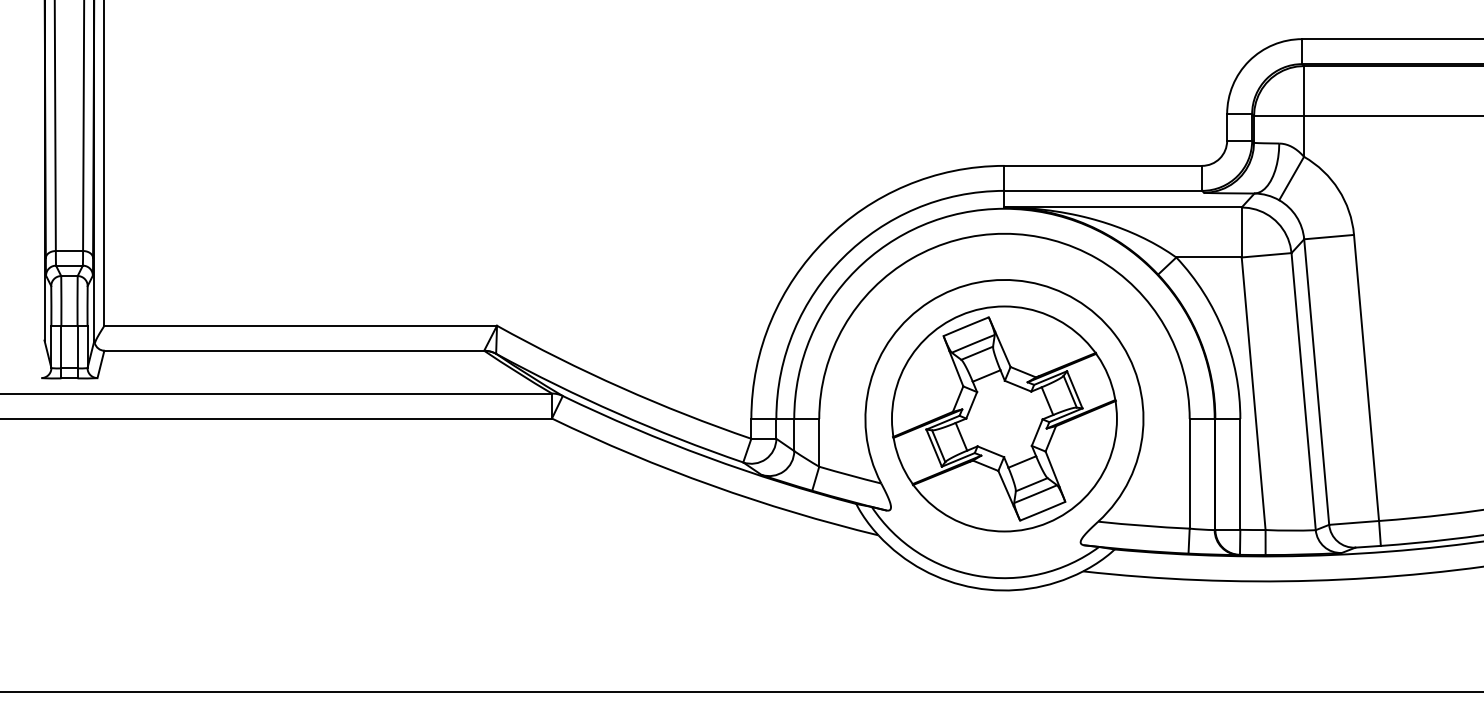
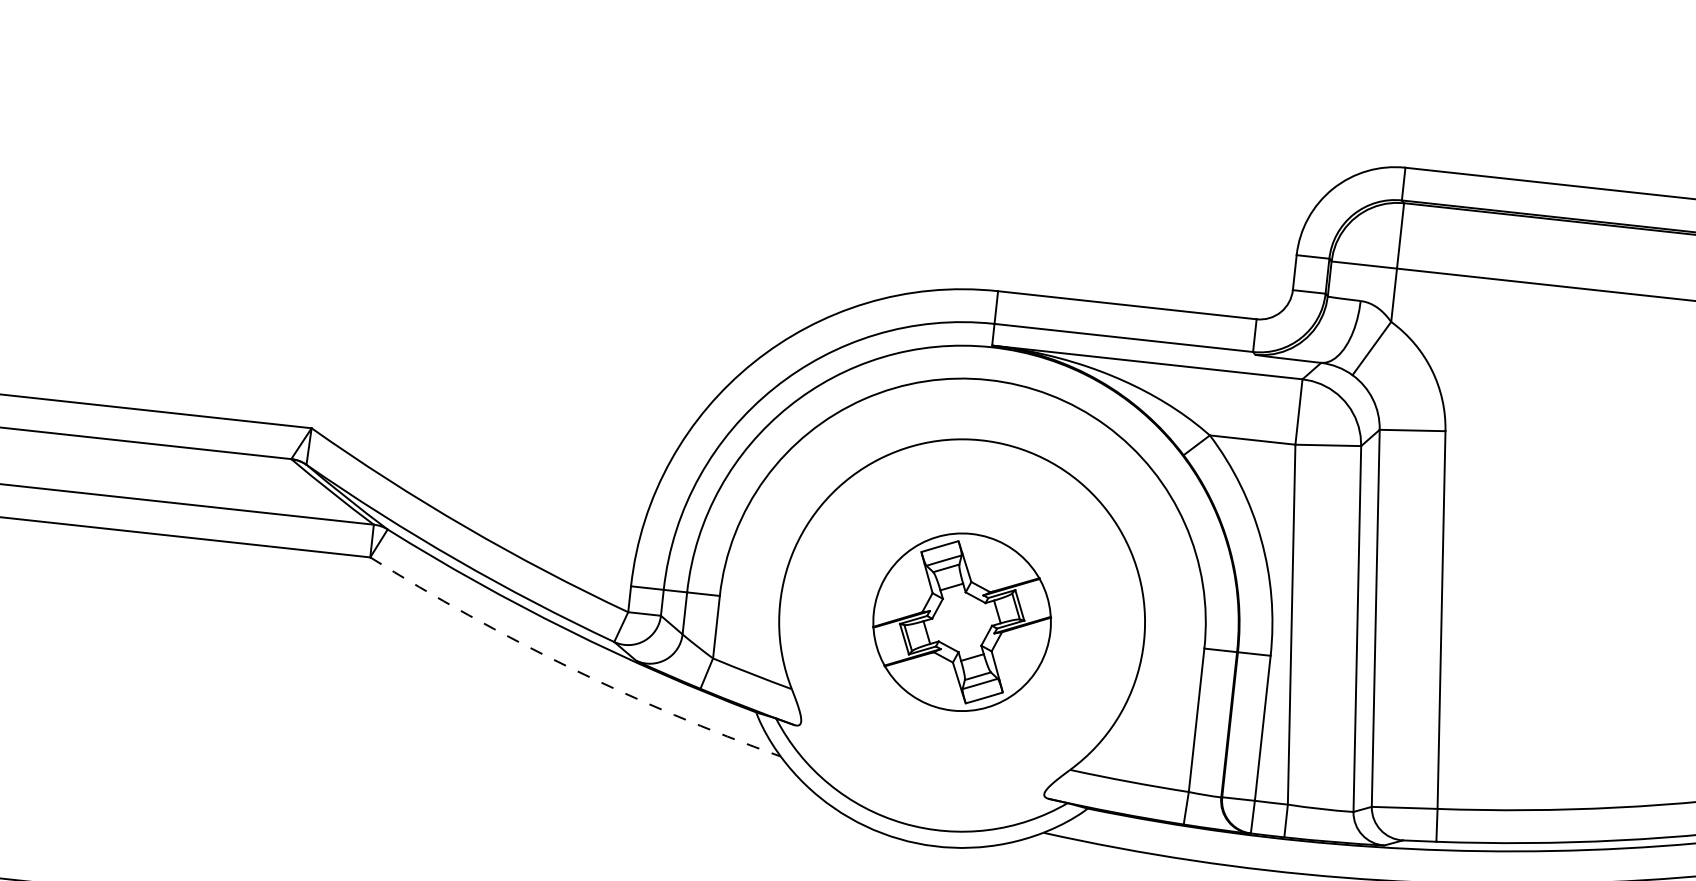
part: (1004, 418) -> (962, 621), size x0.6
arc: (712, 485) -> (570, 667), solid -> dashed

